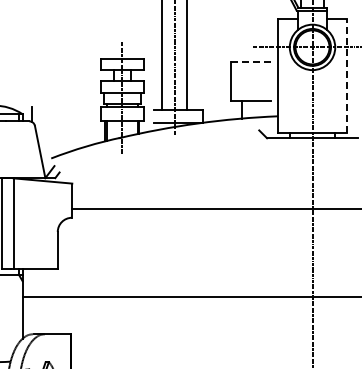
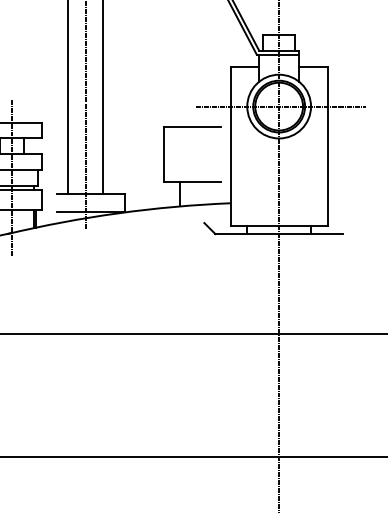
line: (251, 61) -> (193, 126), dashed -> solid
line: (346, 75) -> (326, 146), dashed -> solid

